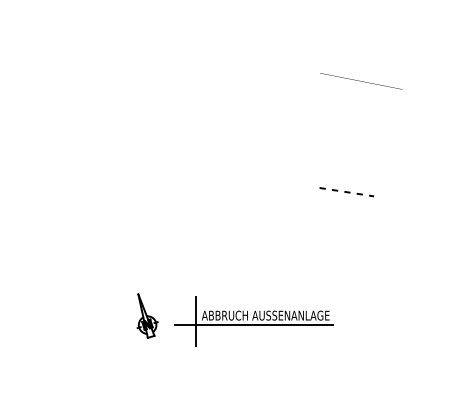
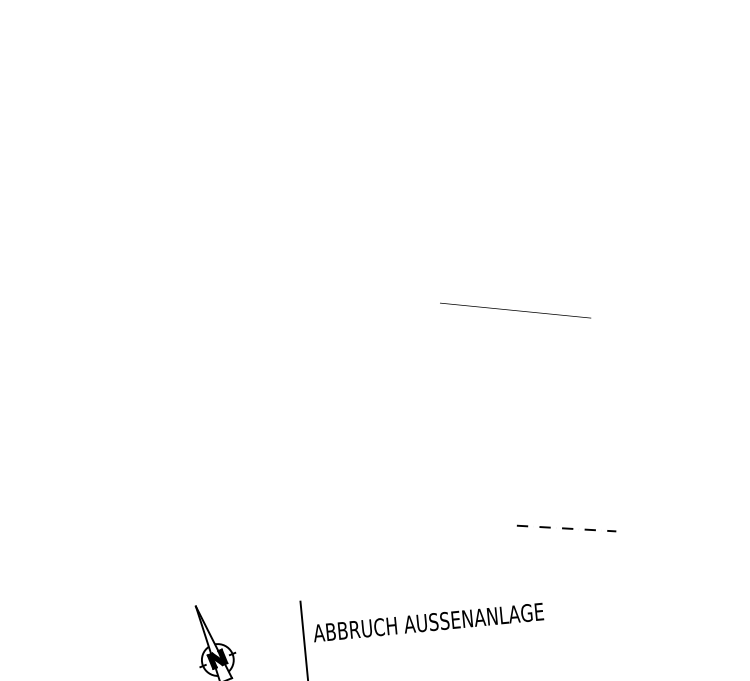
line: (361, 81) -> (515, 310), moved
line: (346, 192) -> (566, 529), moved
line: (254, 325) -> (409, 642), removed

